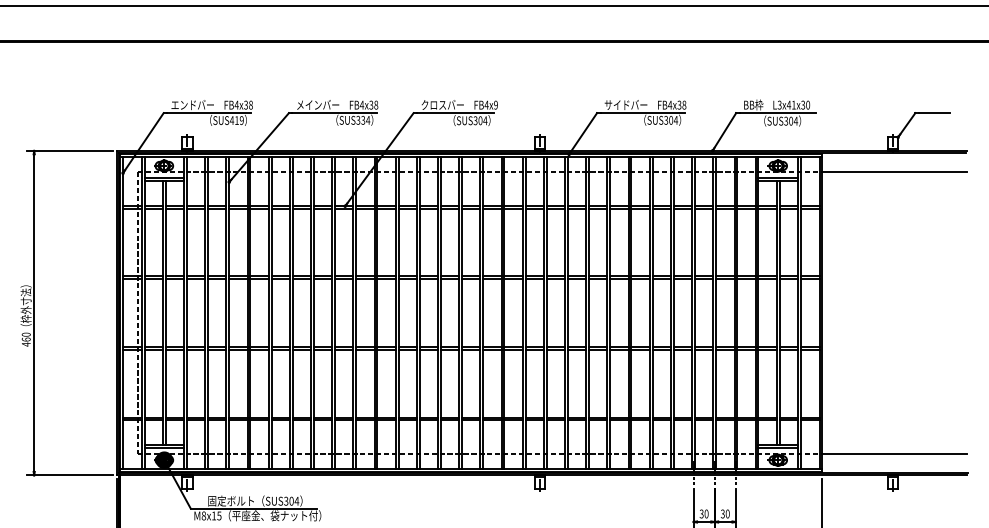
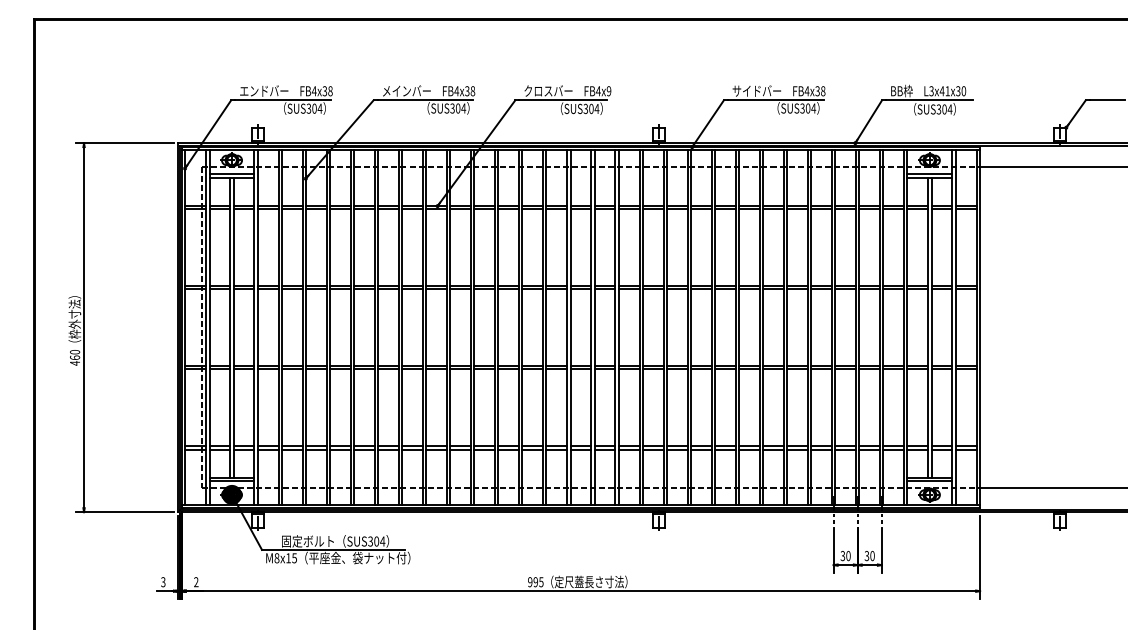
text: (236, 120) -> (314, 108), SUS419 -> SUS304
text: (362, 120) -> (457, 108), SUS334 -> SUS304

